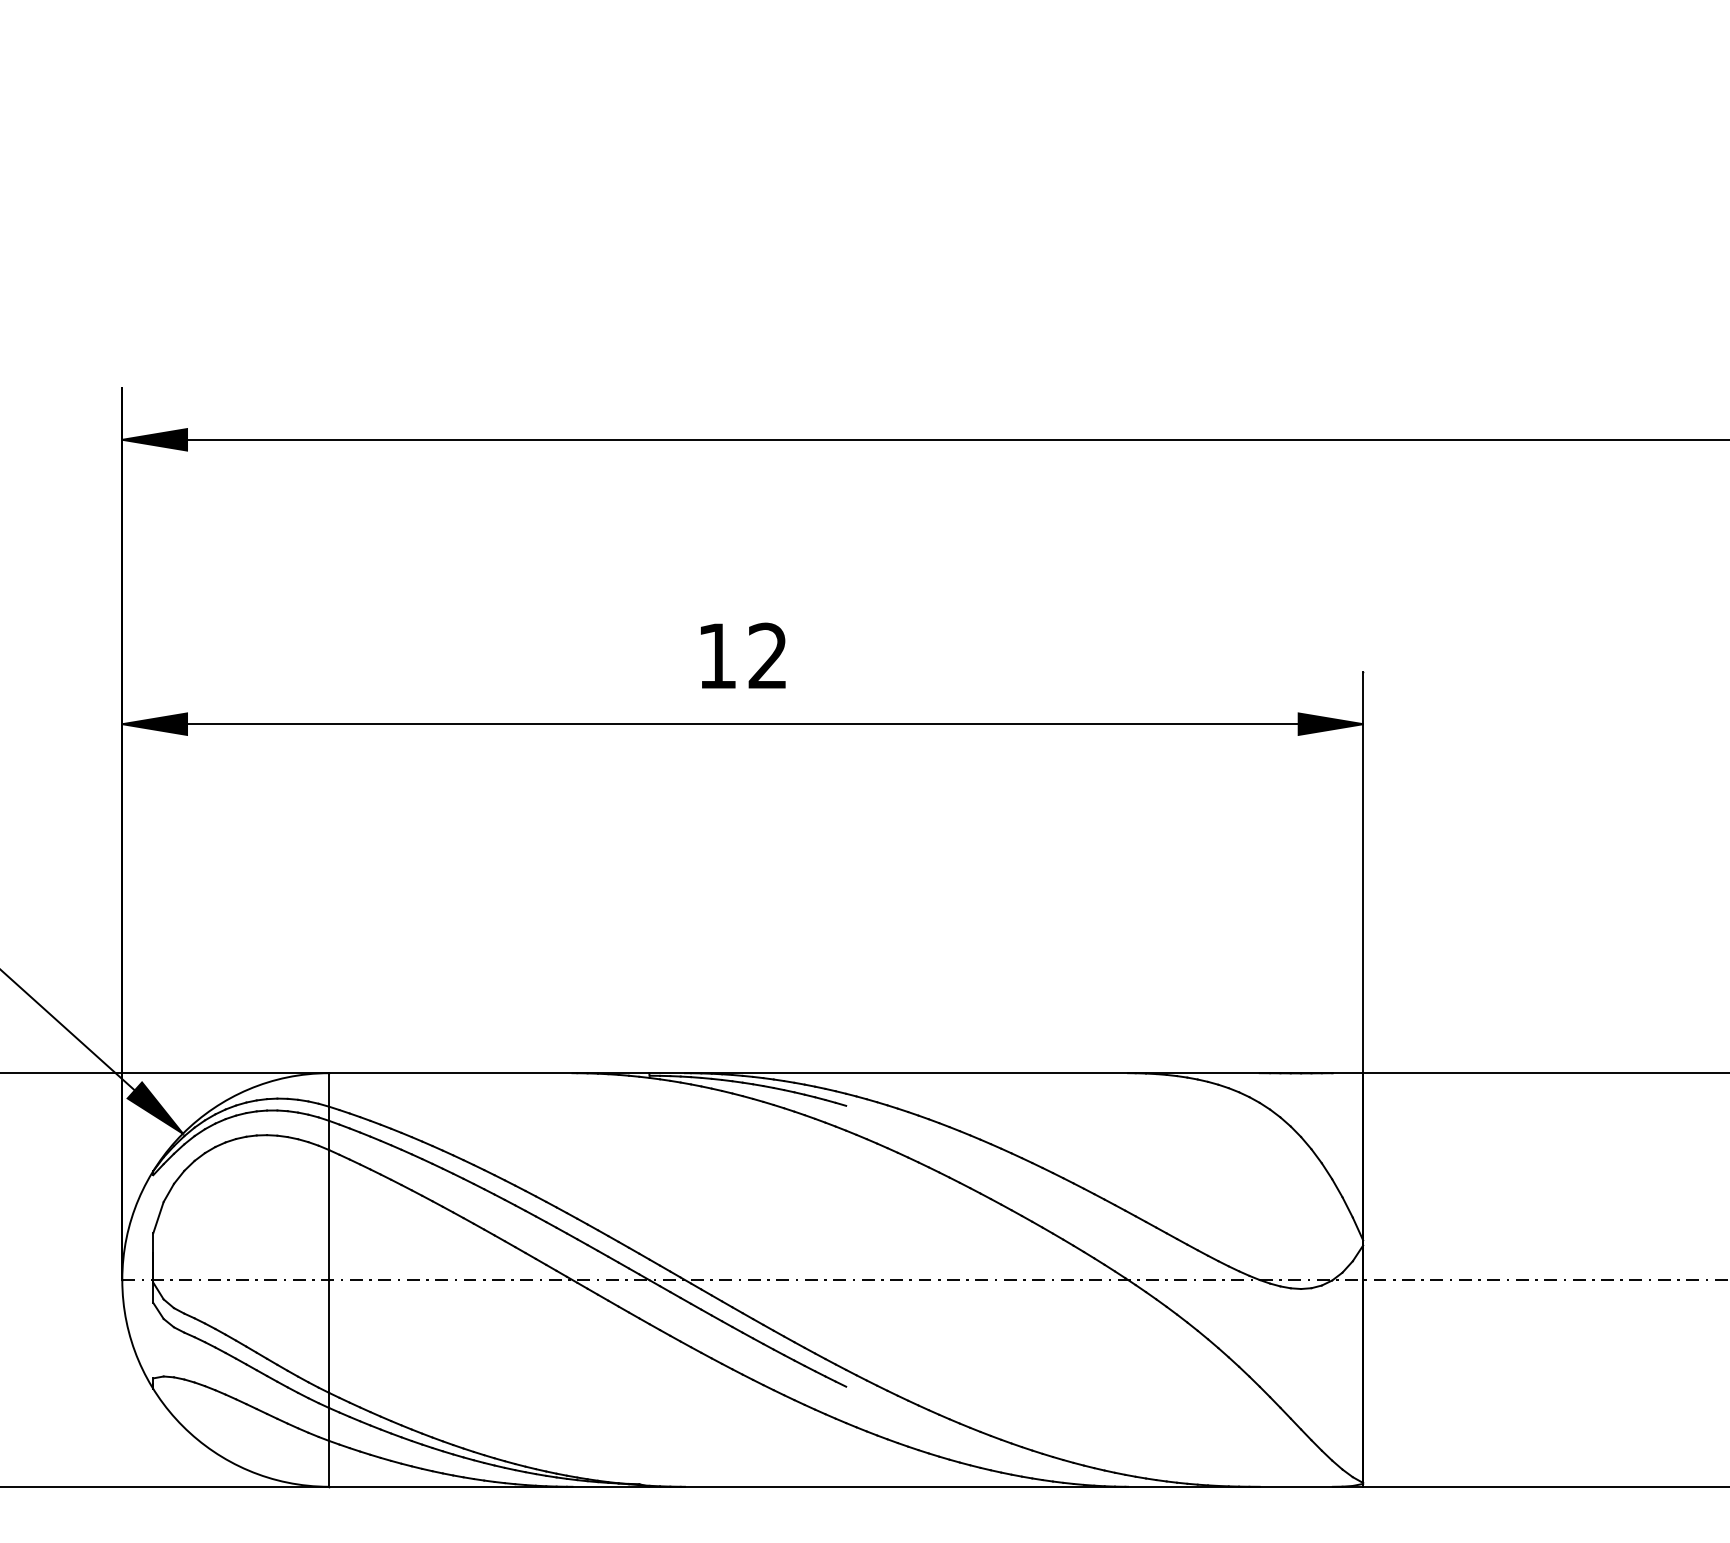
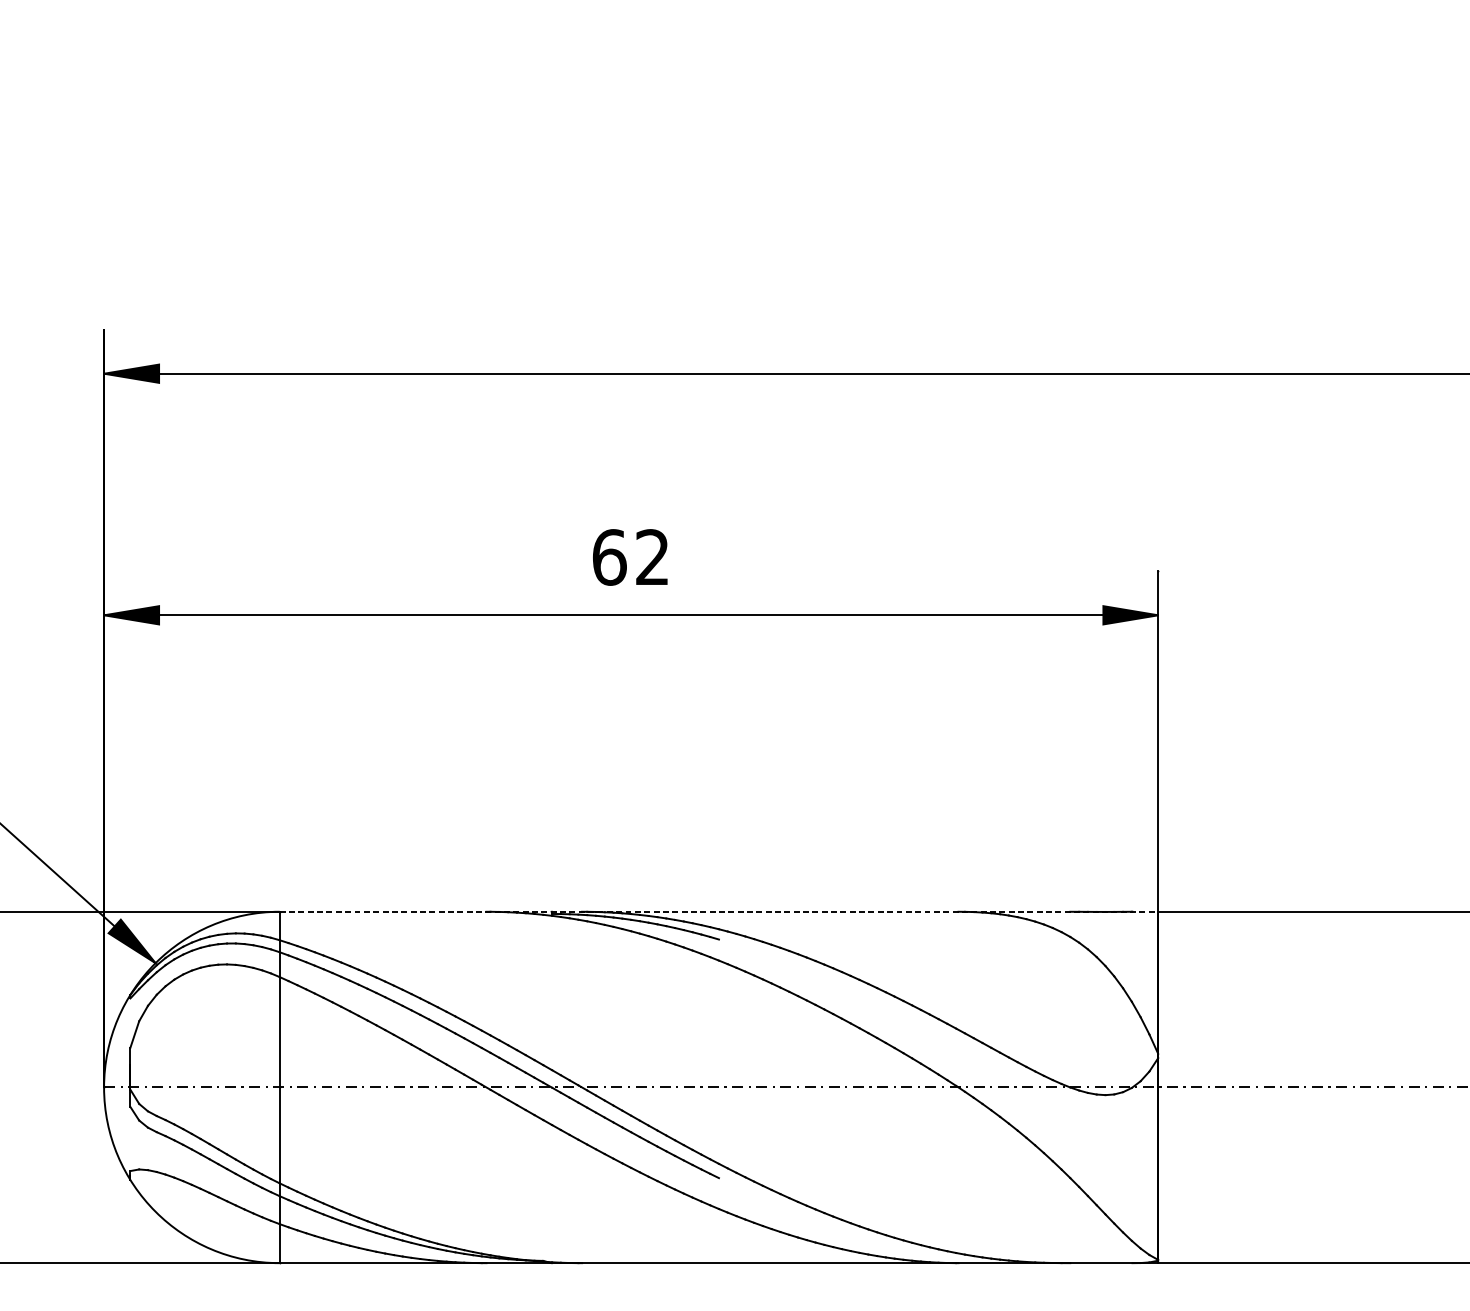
text: (717, 655) -> (609, 556), 12 -> 62
line: (846, 1073) -> (719, 912), solid -> dashed

